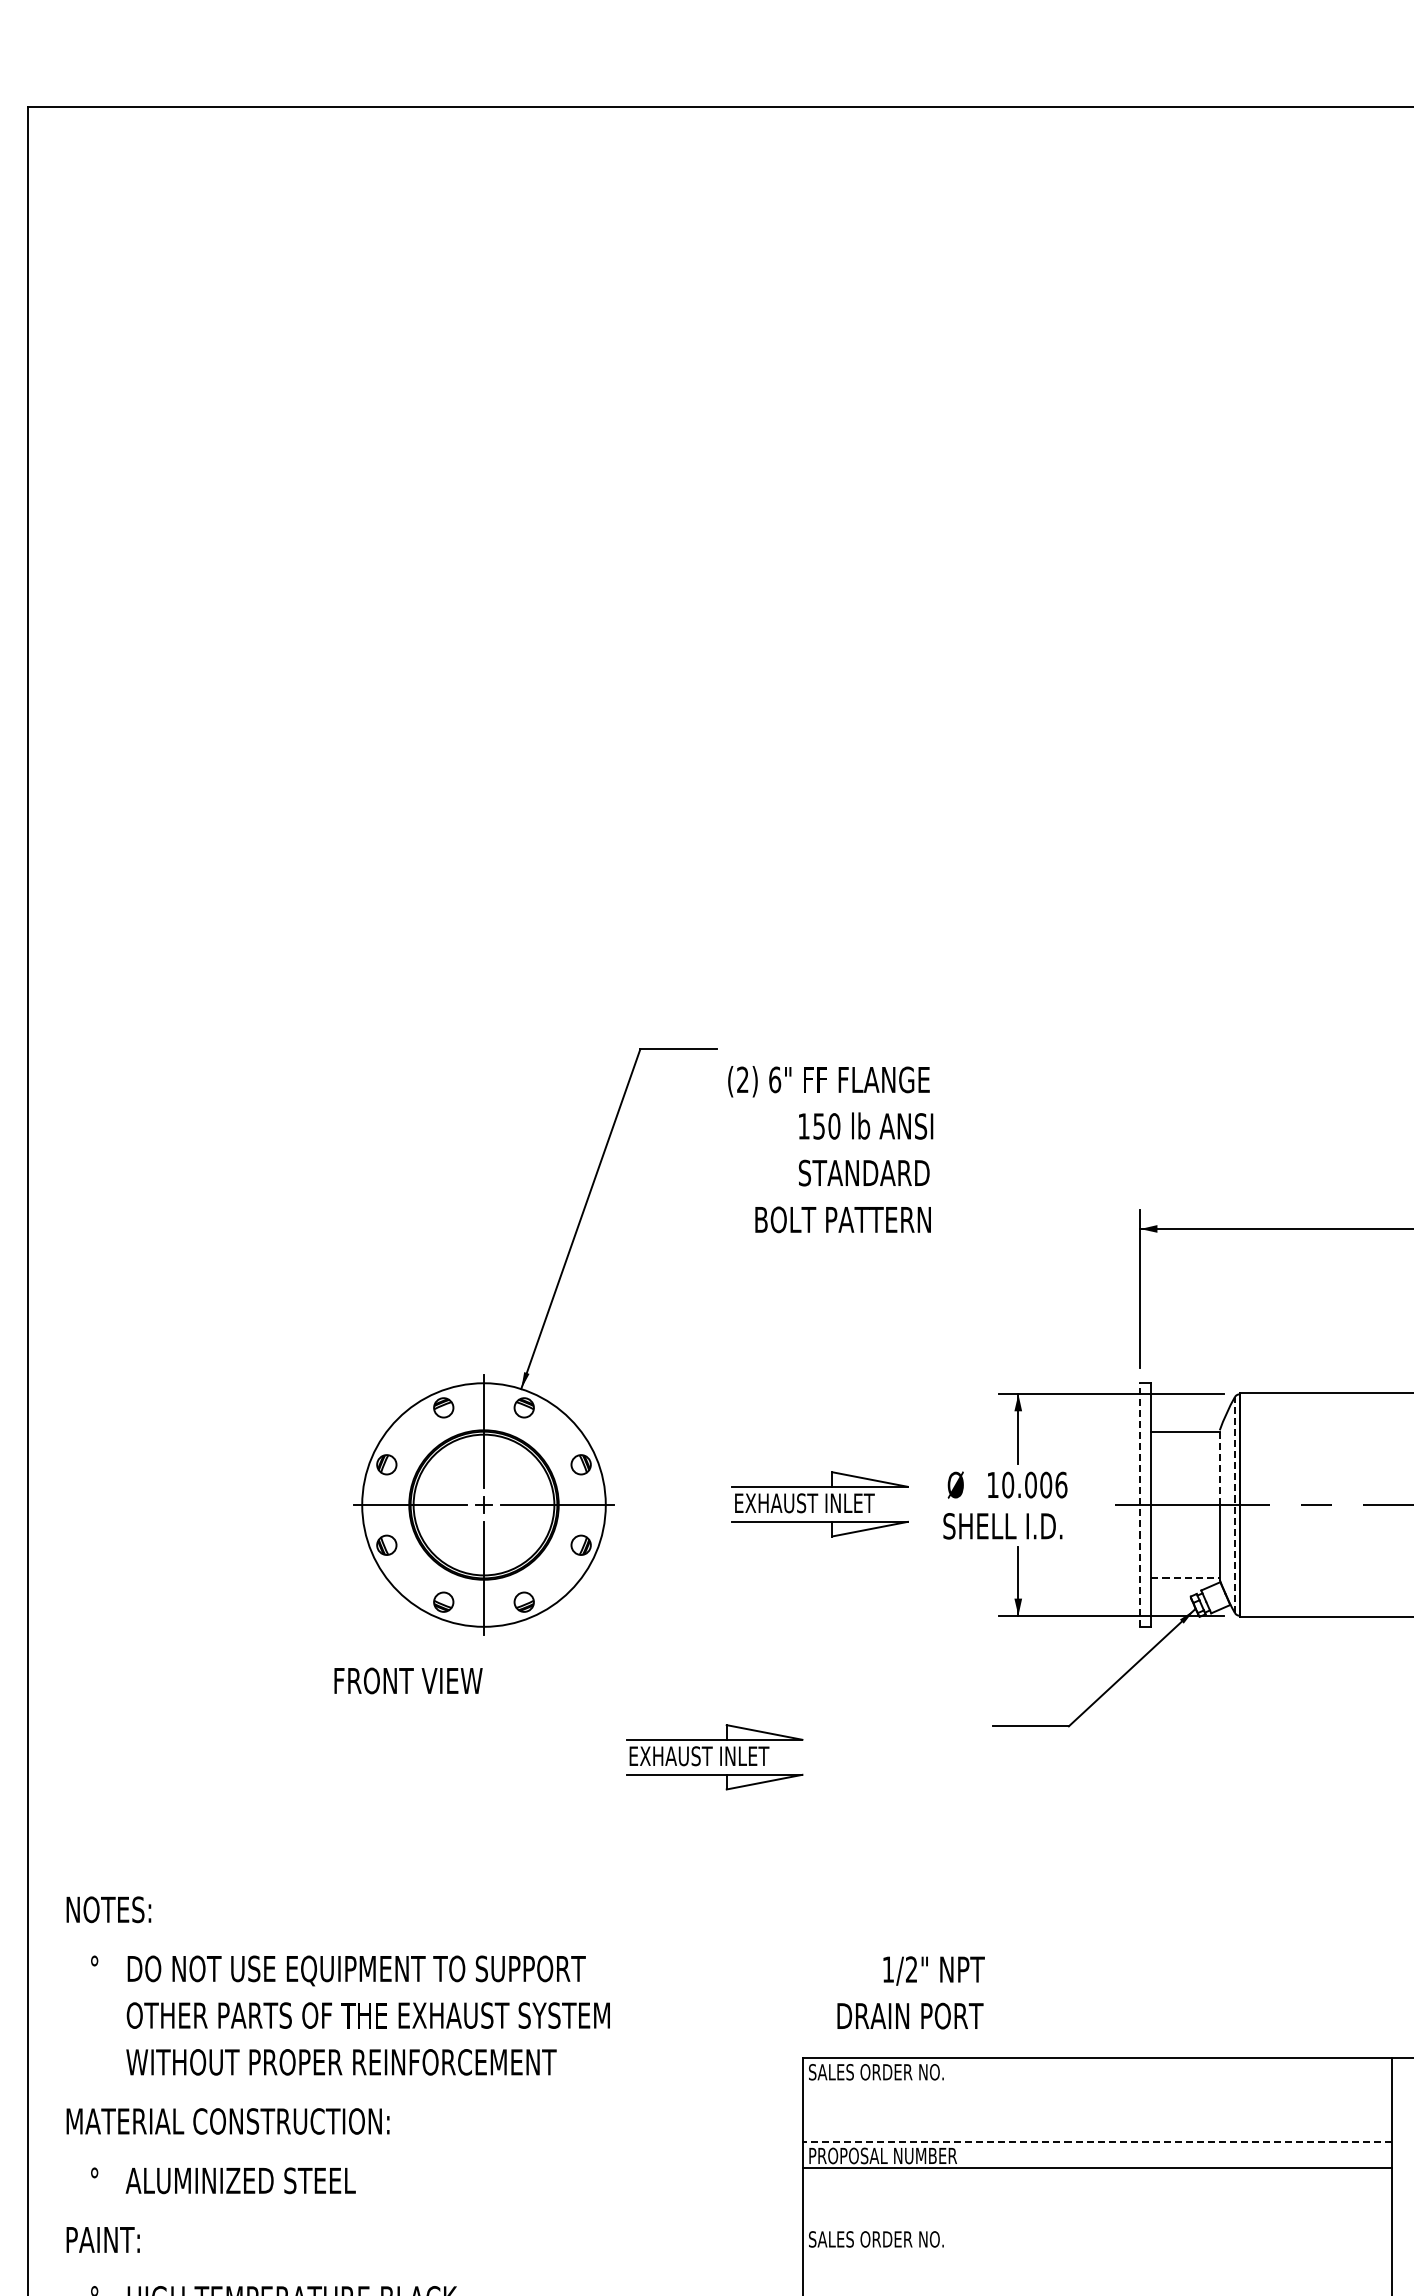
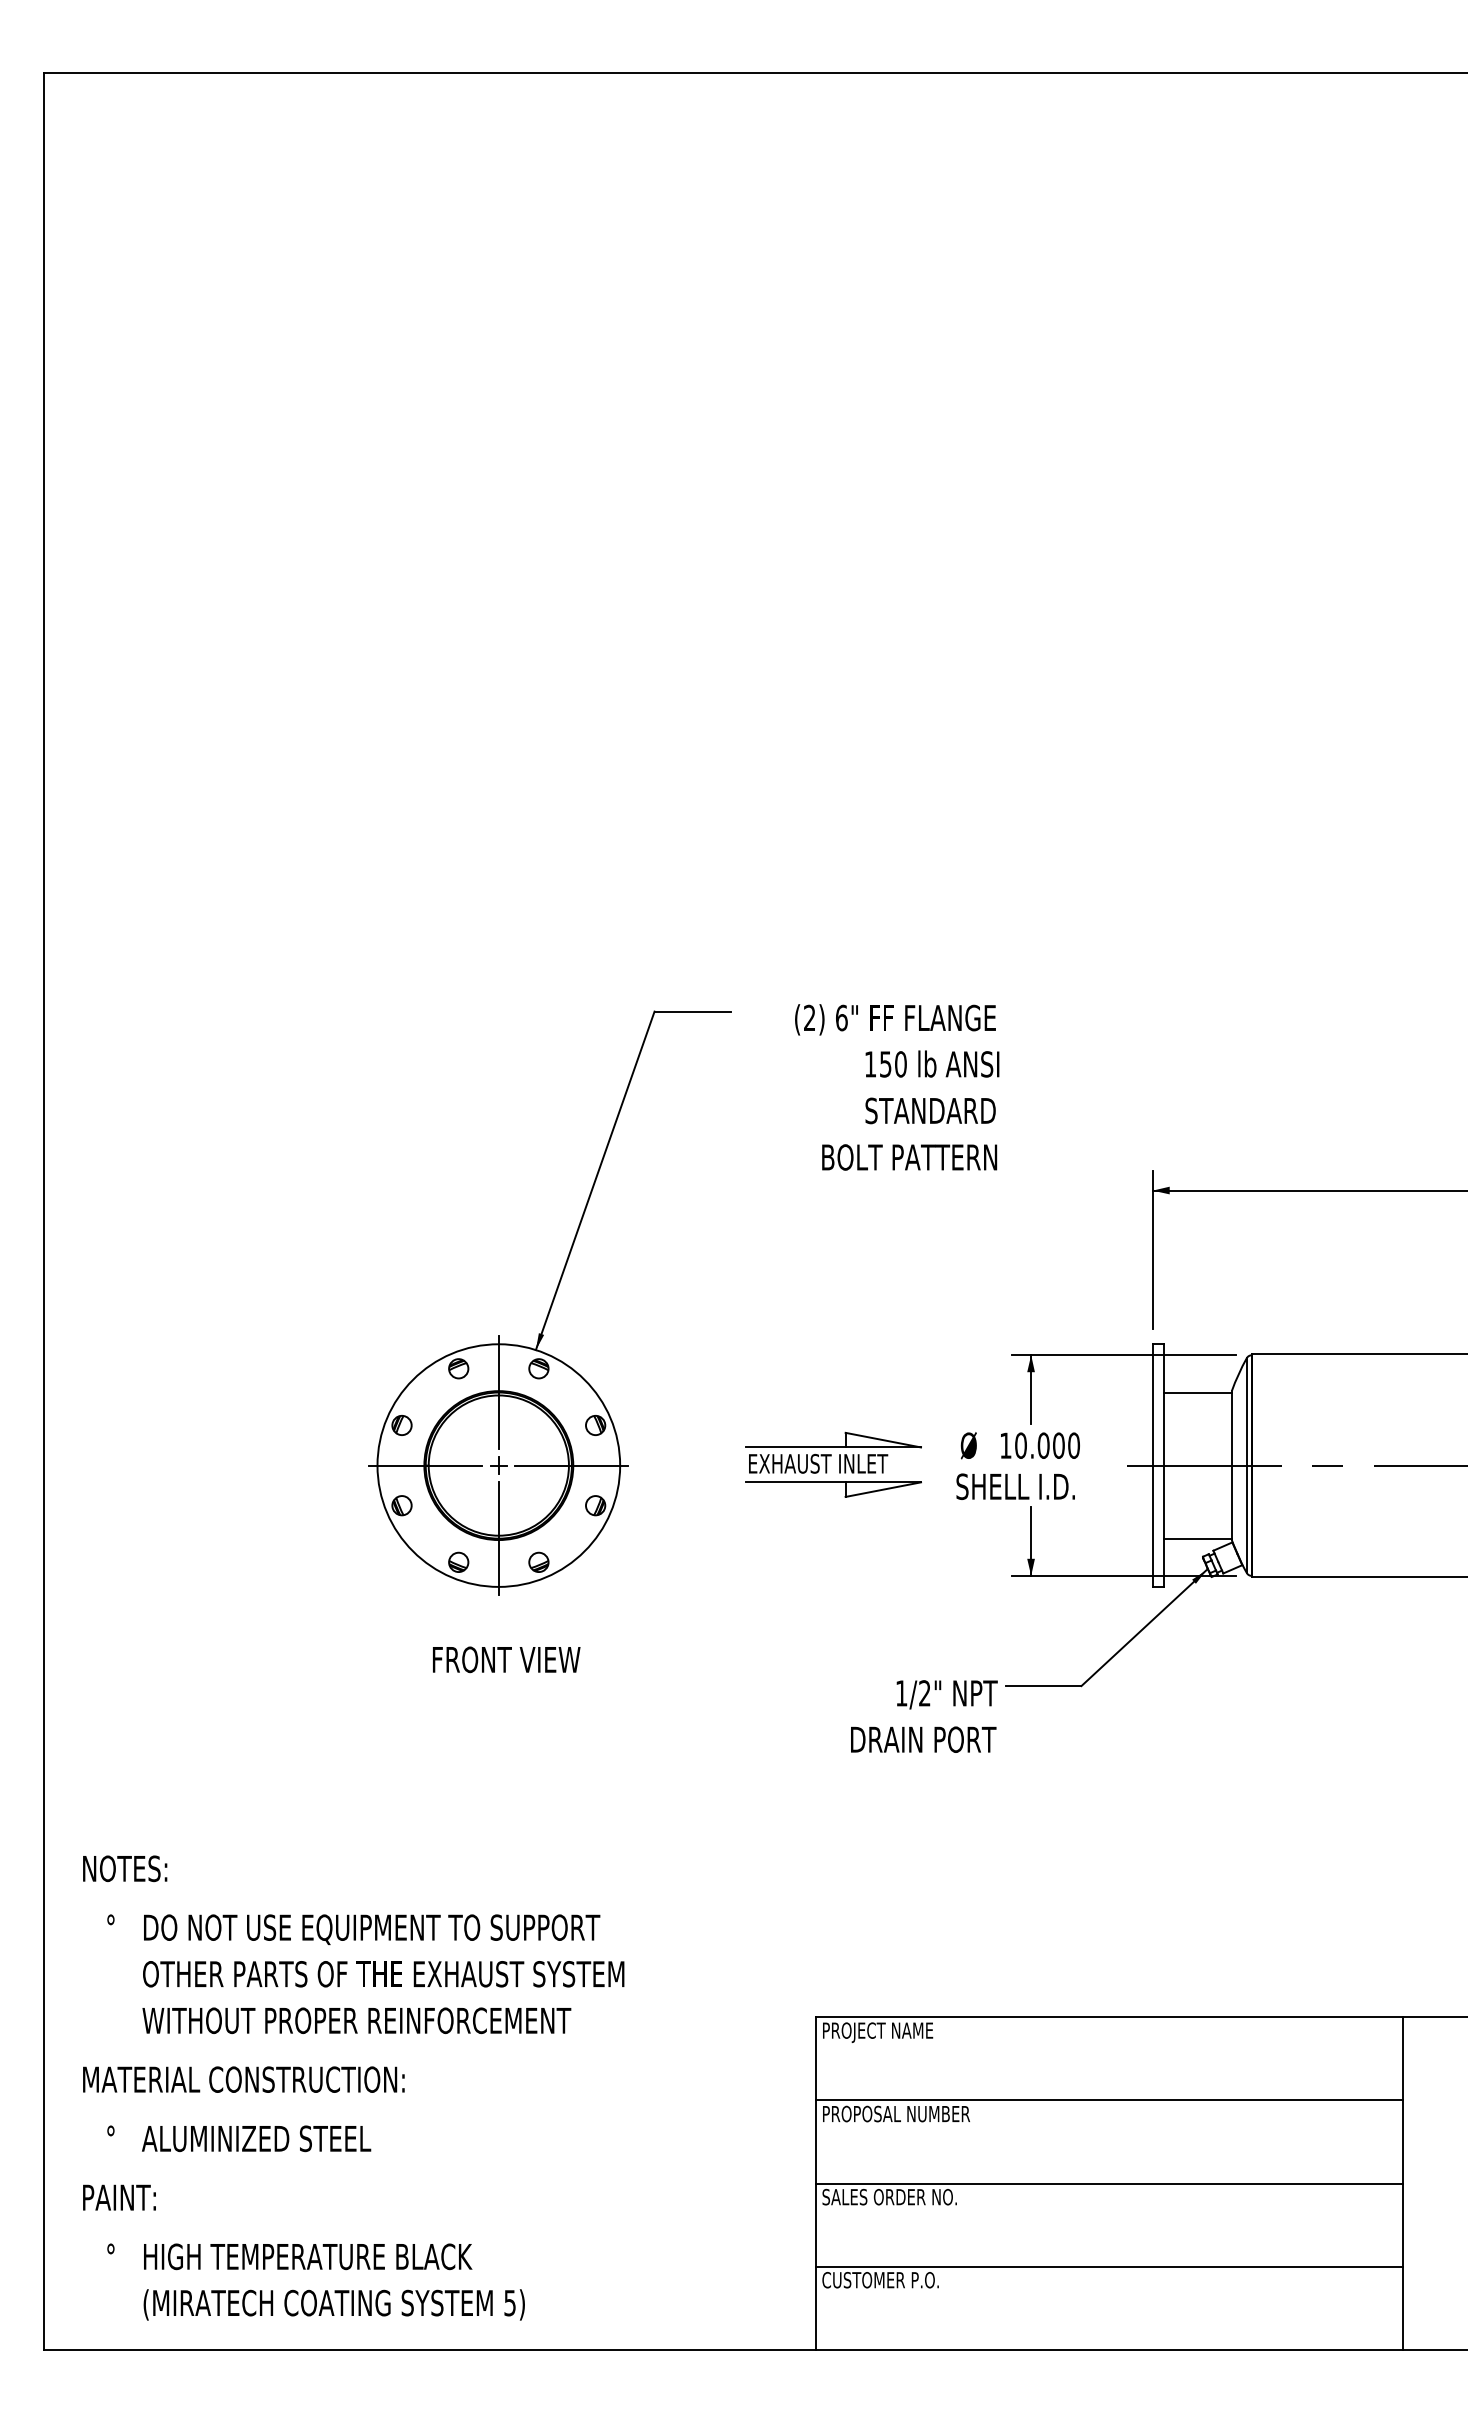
text: (830, 1149) -> (897, 1087), moved
line: (1219, 1466) -> (1231, 1427), dashed -> solid
text: (1061, 1484) -> (1074, 1445), 10.006 -> 10.000
line: (1140, 1504) -> (1152, 1465), dashed -> solid
line: (1234, 1504) -> (1246, 1465), dashed -> solid
line: (1186, 1578) -> (1198, 1538), dashed -> solid
text: (408, 1680) -> (506, 1659), moved
part: (714, 1756) -> (728, 1716), removed
text: (911, 1992) -> (924, 1716), moved
text: (876, 2074) -> (889, 2032), SALES ORDER NO. -> PROJECT NAME
line: (1096, 2142) -> (1109, 2100), dashed -> solid
line: (1096, 2167) -> (1109, 2183), moved

